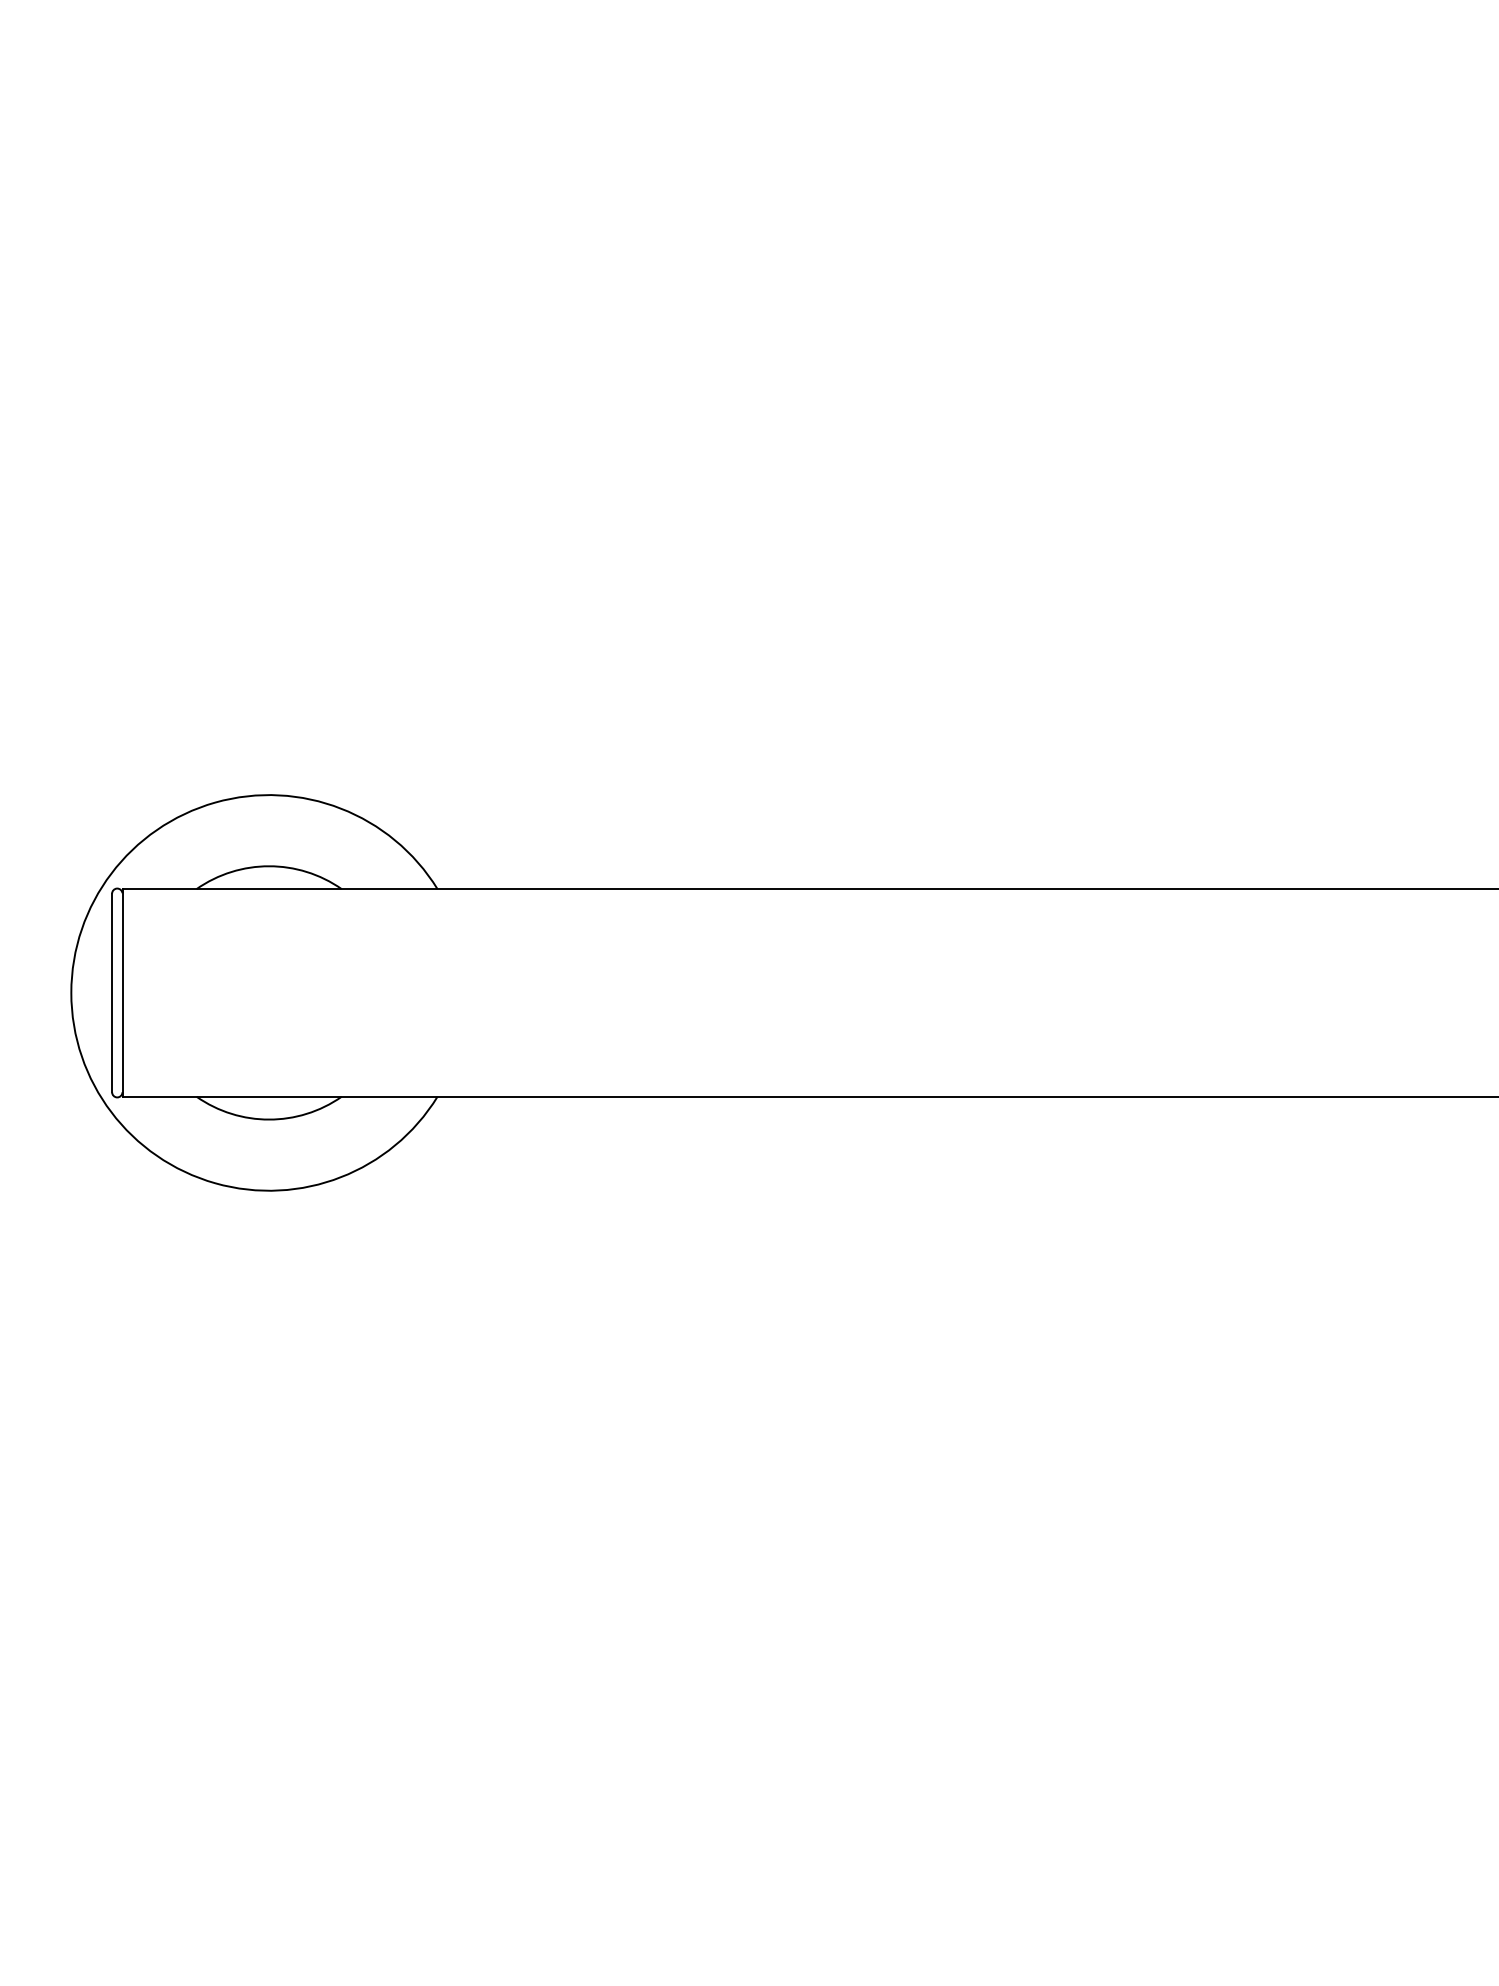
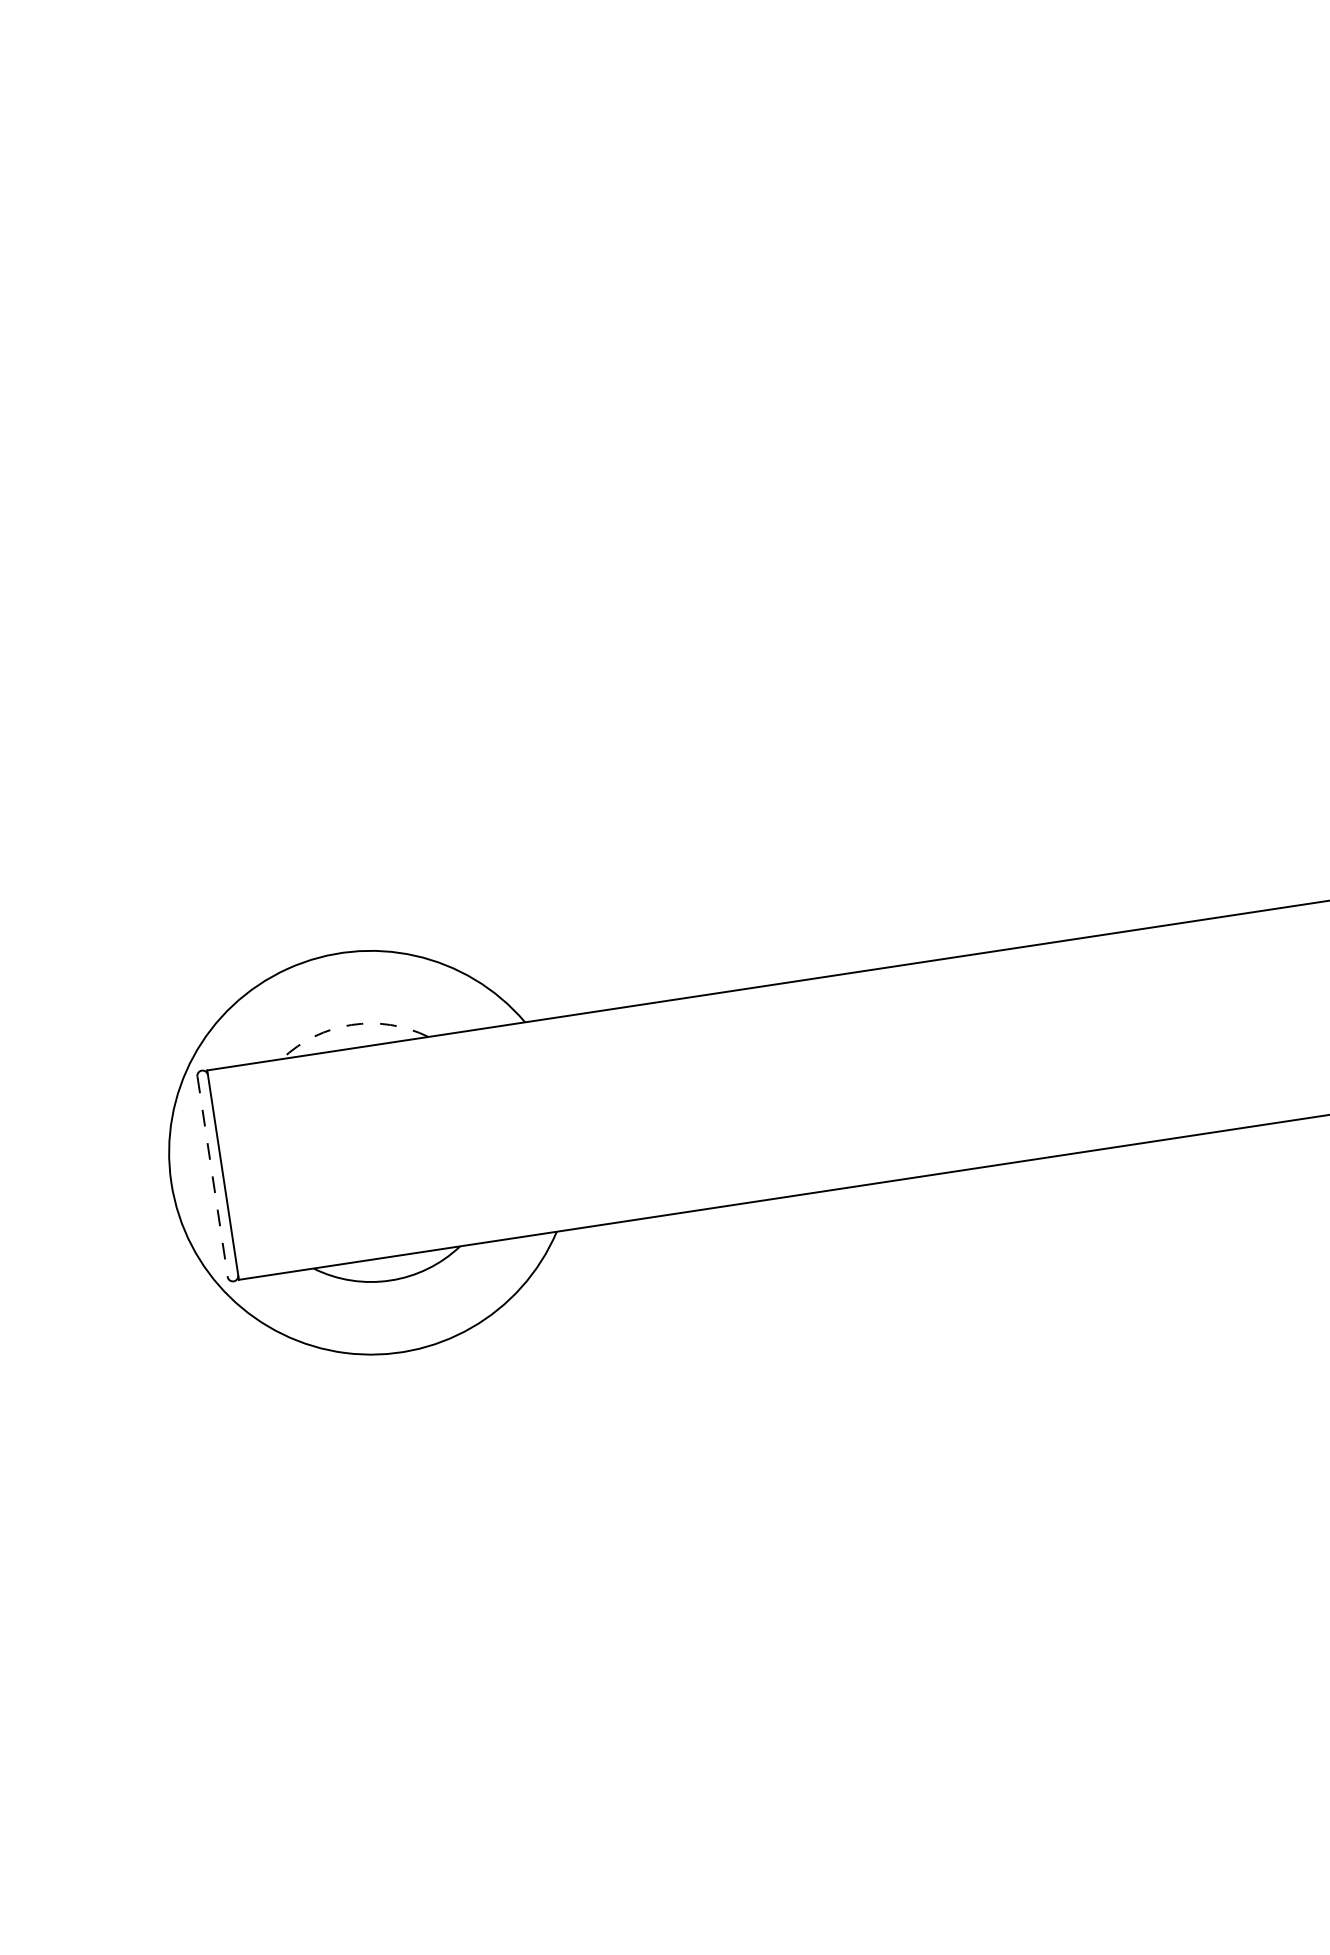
arc: (269, 866) -> (352, 1025), solid -> dashed
line: (112, 993) -> (213, 1177), solid -> dashed

